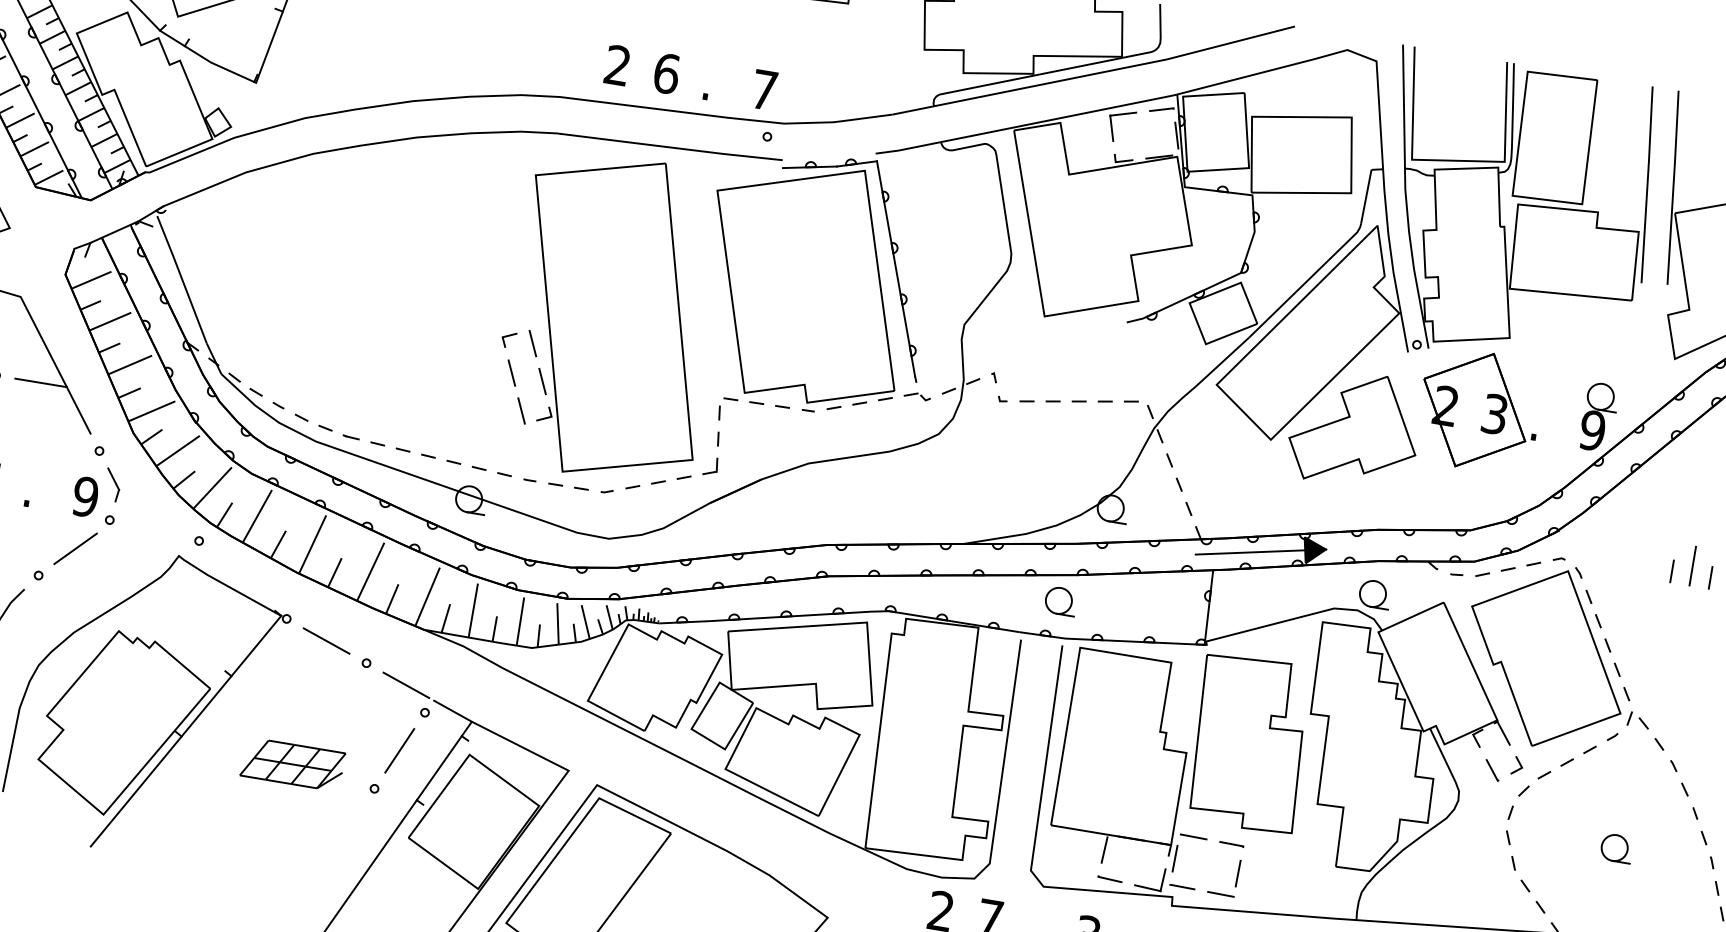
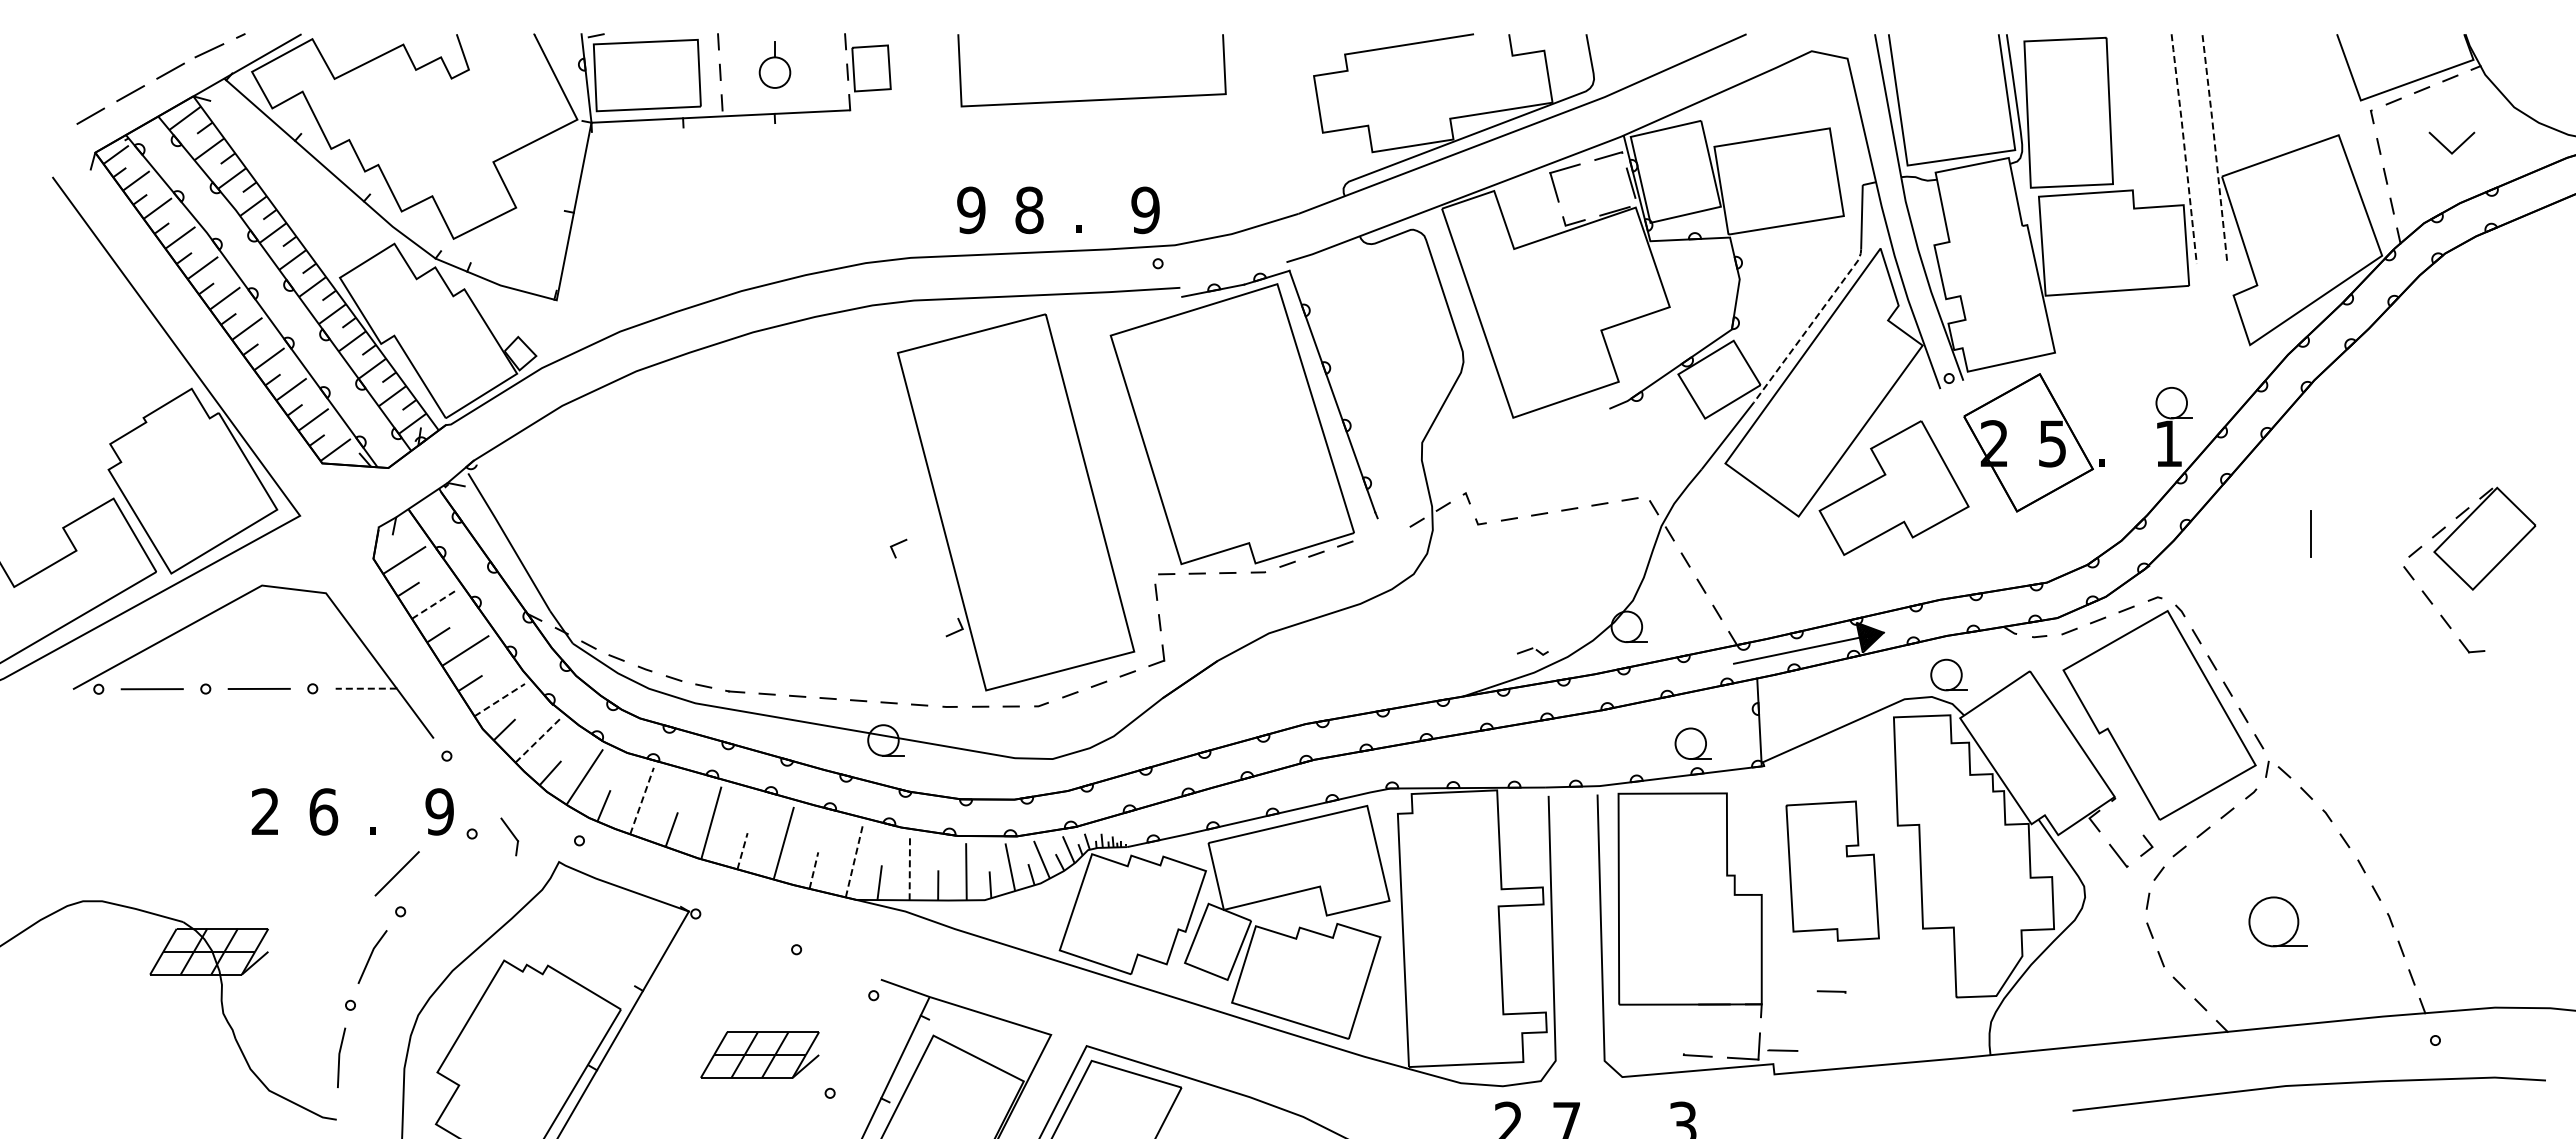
text: (617, 65) -> (971, 210), 2 -> 9
text: (666, 73) -> (1029, 209), 6 -> 8
text: (764, 90) -> (1145, 210), 7 -> 9
line: (1647, 184) -> (2184, 148), solid -> dashed
line: (1673, 186) -> (2215, 145), solid -> dashed
line: (1306, 281) -> (1809, 326), solid -> dashed
line: (110, 321) -> (434, 604), solid -> dashed
line: (532, 343) -> (926, 548), removed
line: (511, 373) -> (908, 586), removed
line: (542, 381) -> (945, 590), removed
line: (41, 382) -> (366, 688), solid -> dashed
part: (917, 396) -> (1532, 651), moved
line: (151, 411) -> (499, 700), solid -> dashed
line: (521, 411) -> (926, 628), removed
text: (1494, 414) -> (2052, 443), 3 -> 5
text: (1592, 430) -> (2168, 443), 9 -> 1
line: (178, 450) -> (538, 740), solid -> dashed
part: (112, 484) -> (509, 836), moved
line: (257, 515) -> (642, 800), solid -> dashed
line: (75, 548) -> (396, 873), moved
line: (1692, 565) -> (2310, 533), moved
line: (1671, 570) -> (2287, 590), removed
line: (334, 572) -> (742, 851), solid -> dashed
line: (1710, 577) -> (2333, 590), removed
line: (427, 596) -> (854, 860), solid -> dashed
line: (391, 598) -> (813, 870), solid -> dashed
part: (1060, 600) -> (1692, 743), moved
line: (473, 609) -> (909, 867), solid -> dashed
line: (326, 640) -> (746, 931), removed
line: (406, 685) -> (846, 967), removed
line: (1503, 733) -> (2124, 810), removed
part: (1249, 742) -> (1832, 870), size x0.7
line: (399, 750) -> (851, 1044), removed
part: (292, 763) -> (759, 1054), moved
line: (1193, 836) -> (1786, 990), removed
part: (1615, 847) -> (2276, 921), size x1.6
line: (1104, 849) -> (1685, 1022), removed
line: (1174, 858) -> (1768, 1019), removed
line: (1237, 873) -> (1844, 1024), removed
line: (1220, 894) -> (1828, 1051), removed

